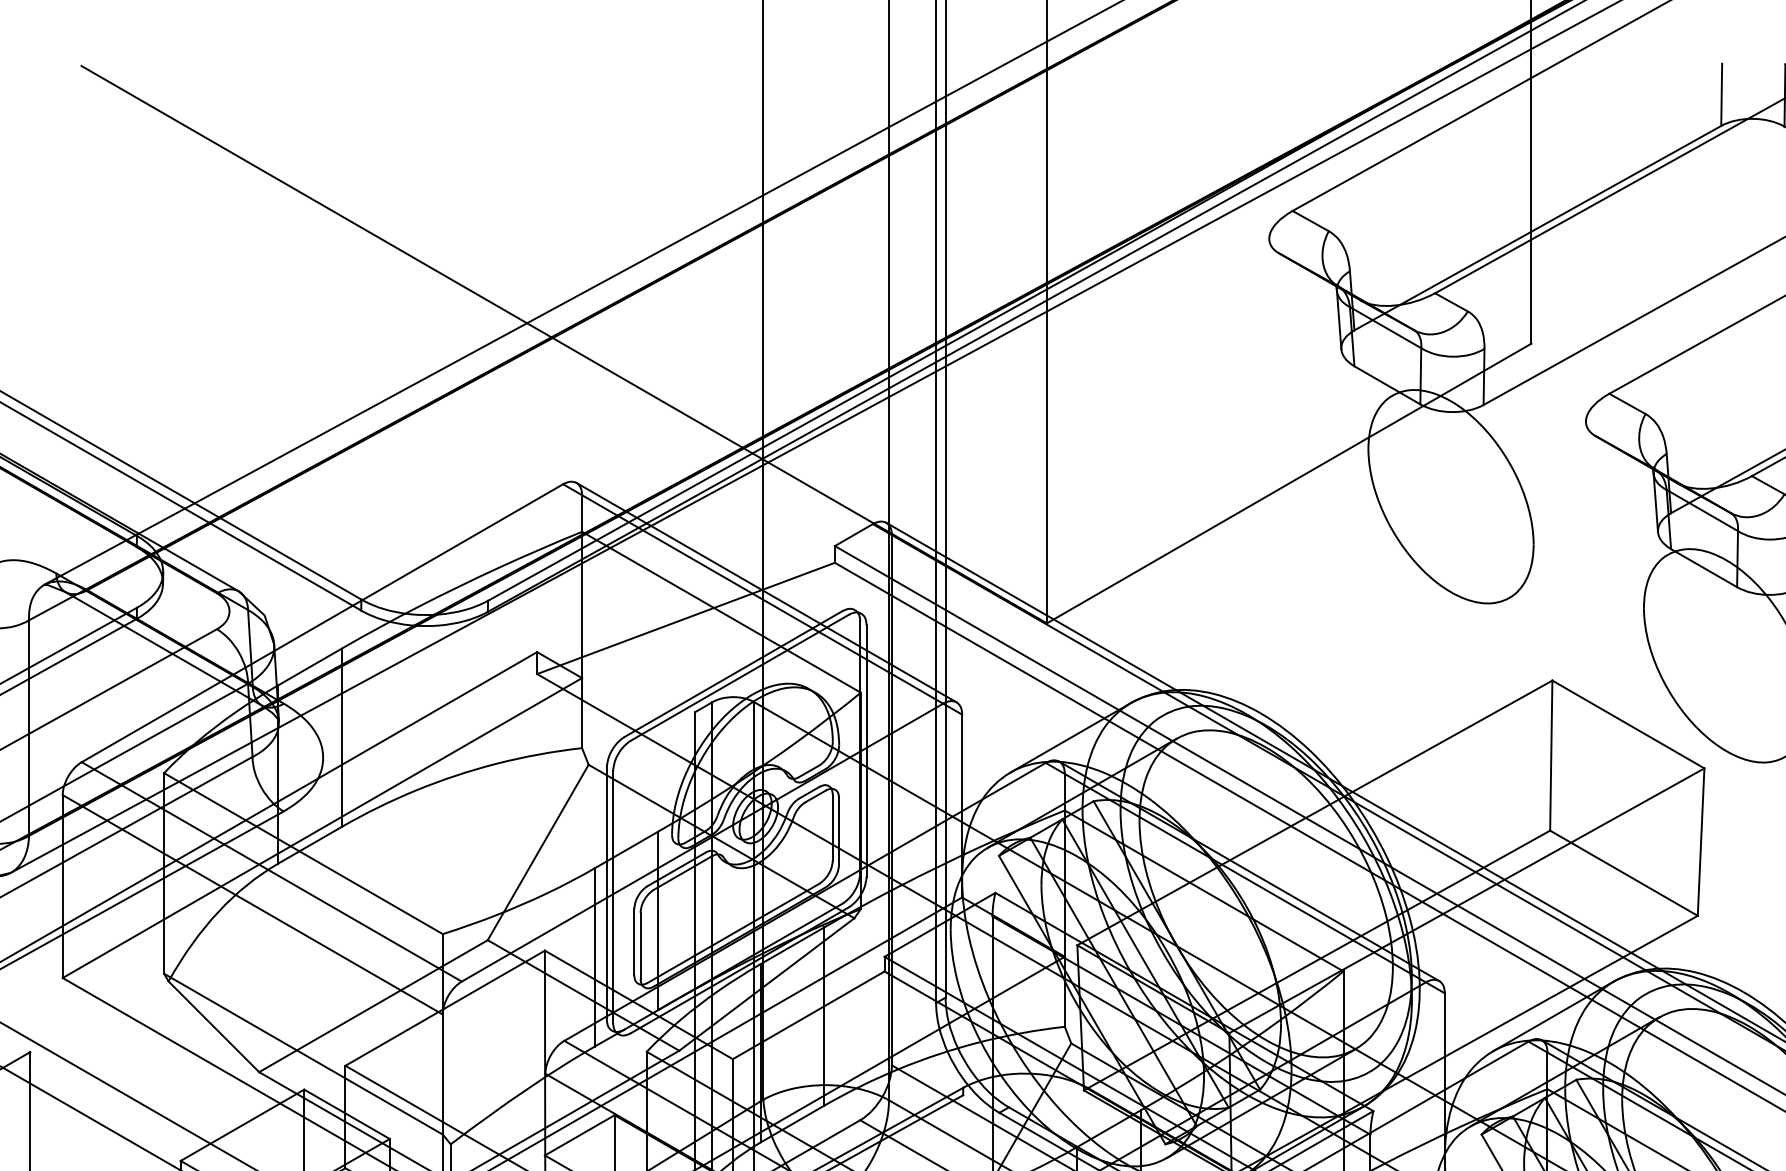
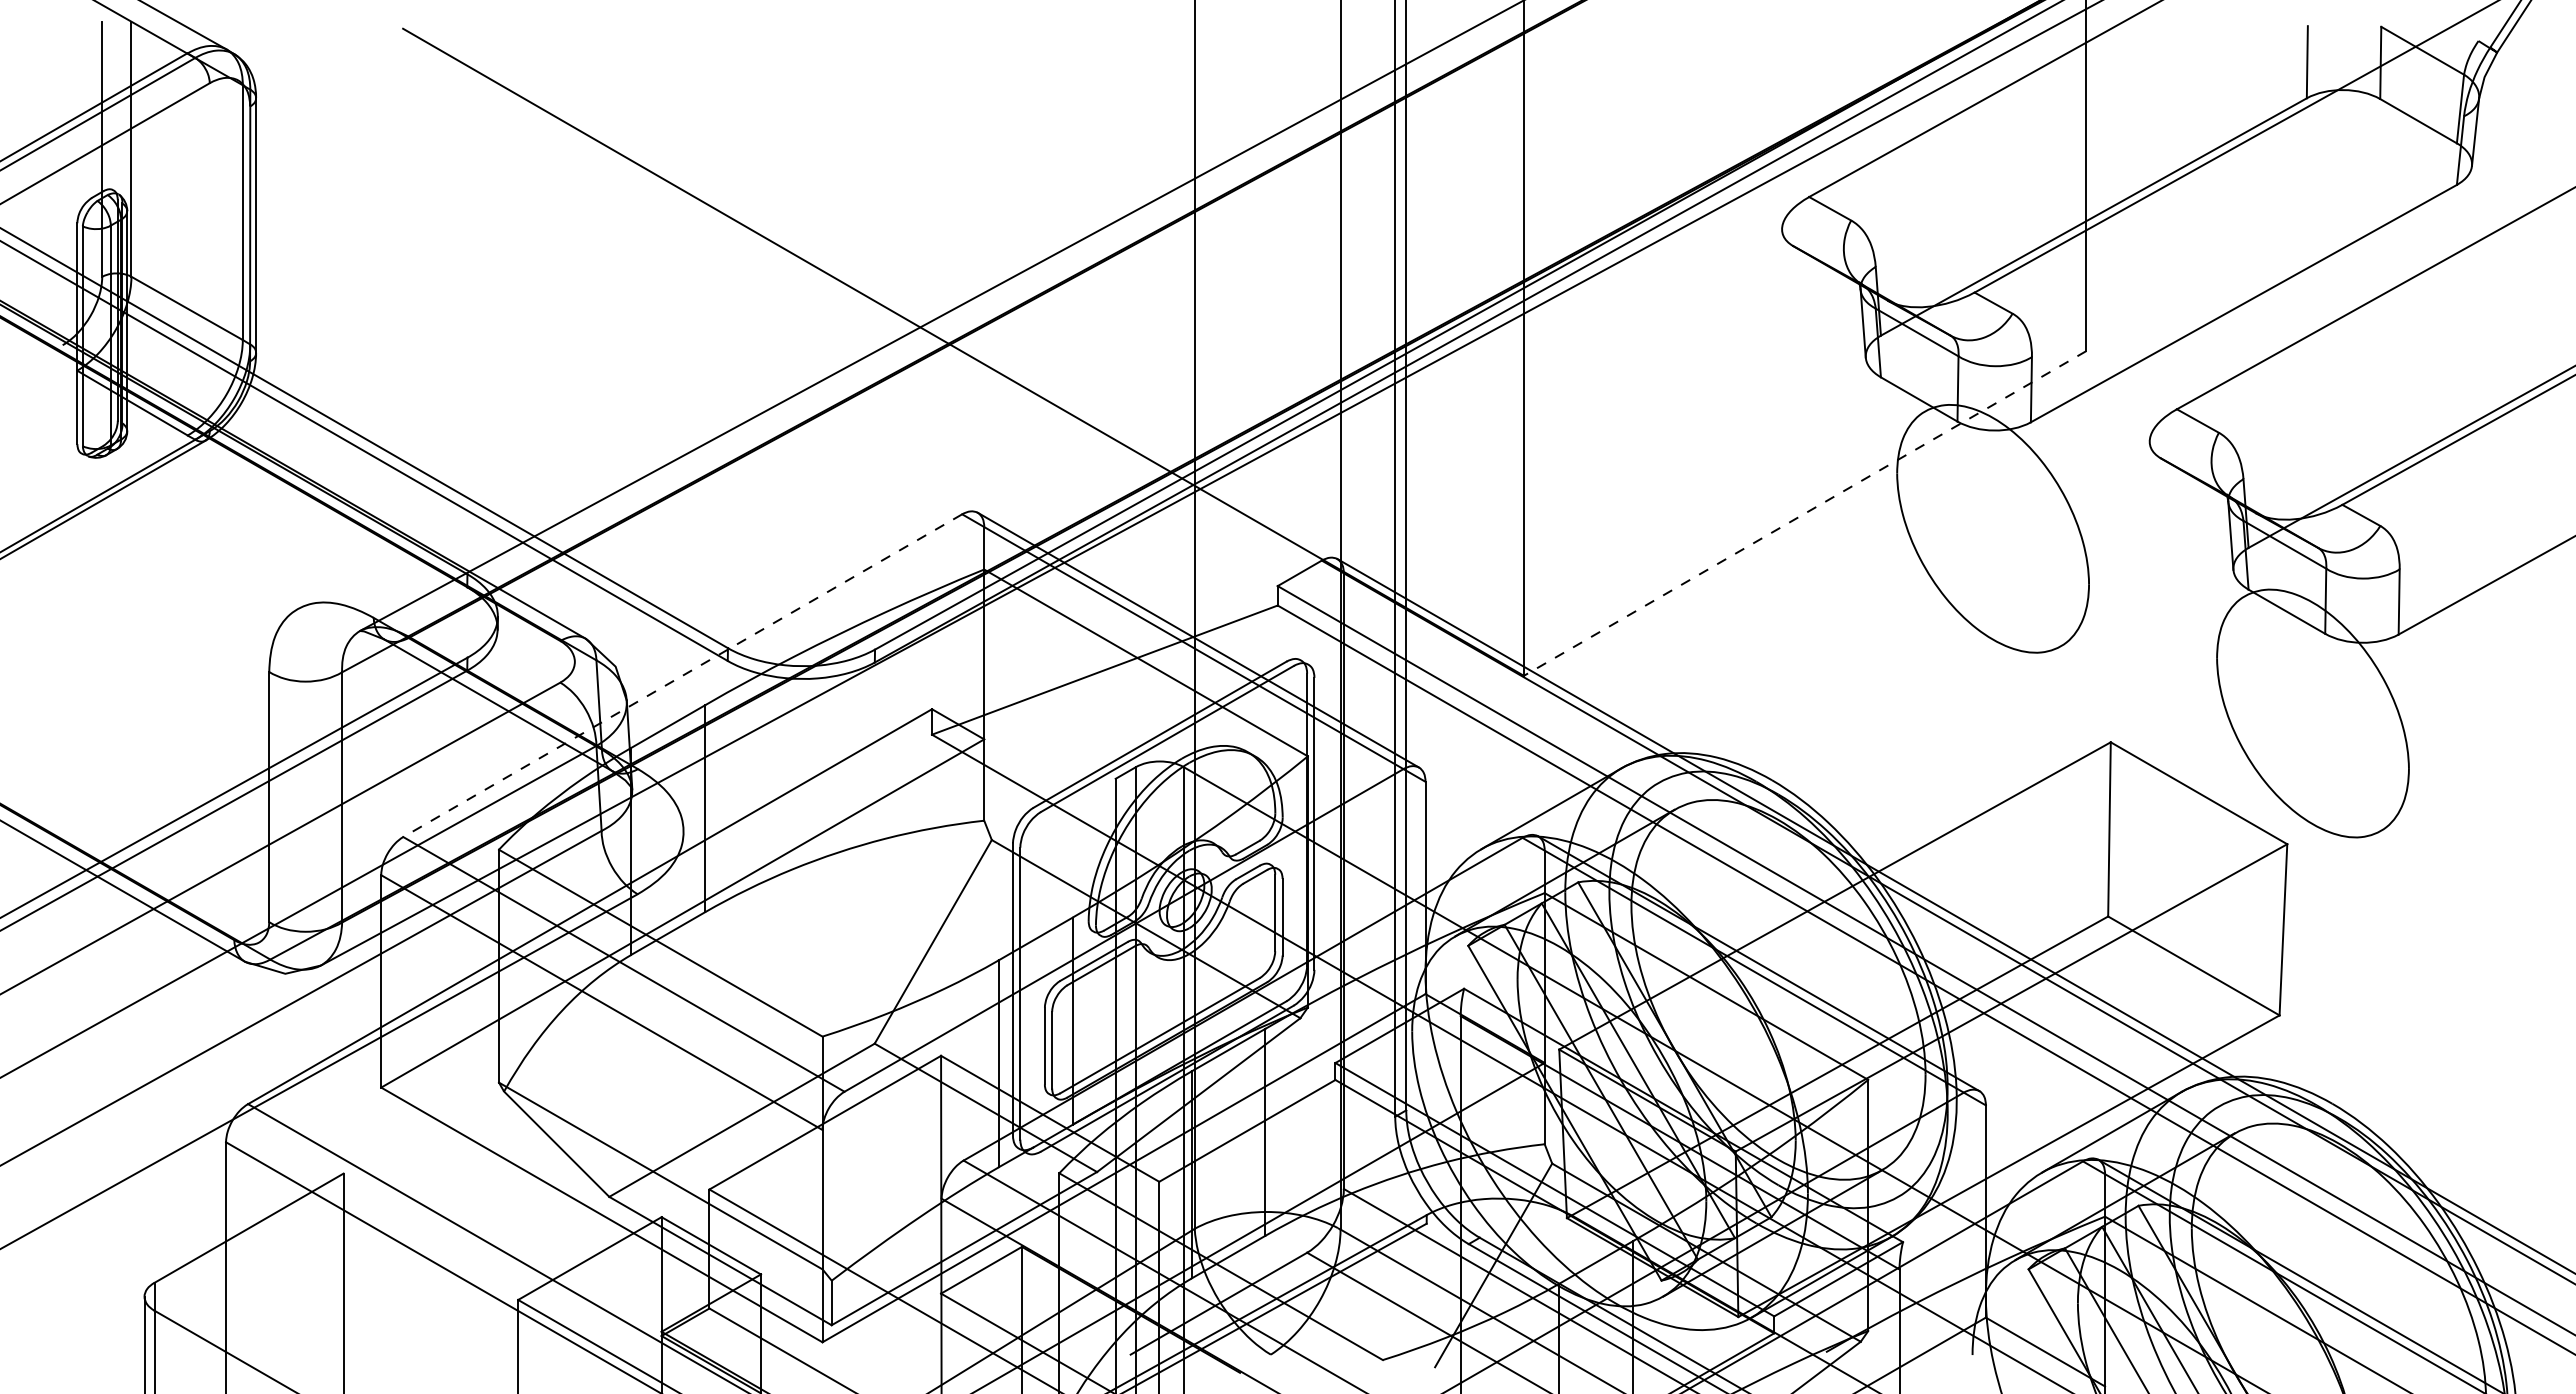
line: (1289, 483) -> (1805, 513), solid -> dashed
line: (322, 623) -> (682, 675), solid -> dashed

